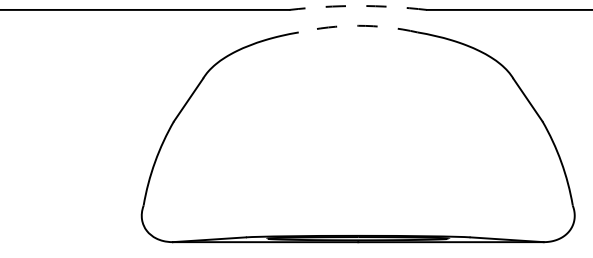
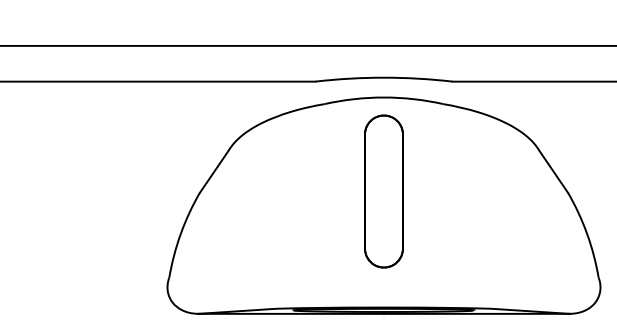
arc: (357, 5) -> (383, 77), dashed -> solid
arc: (357, 25) -> (383, 97), dashed -> solid
part: (357, 119) -> (383, 191), added

